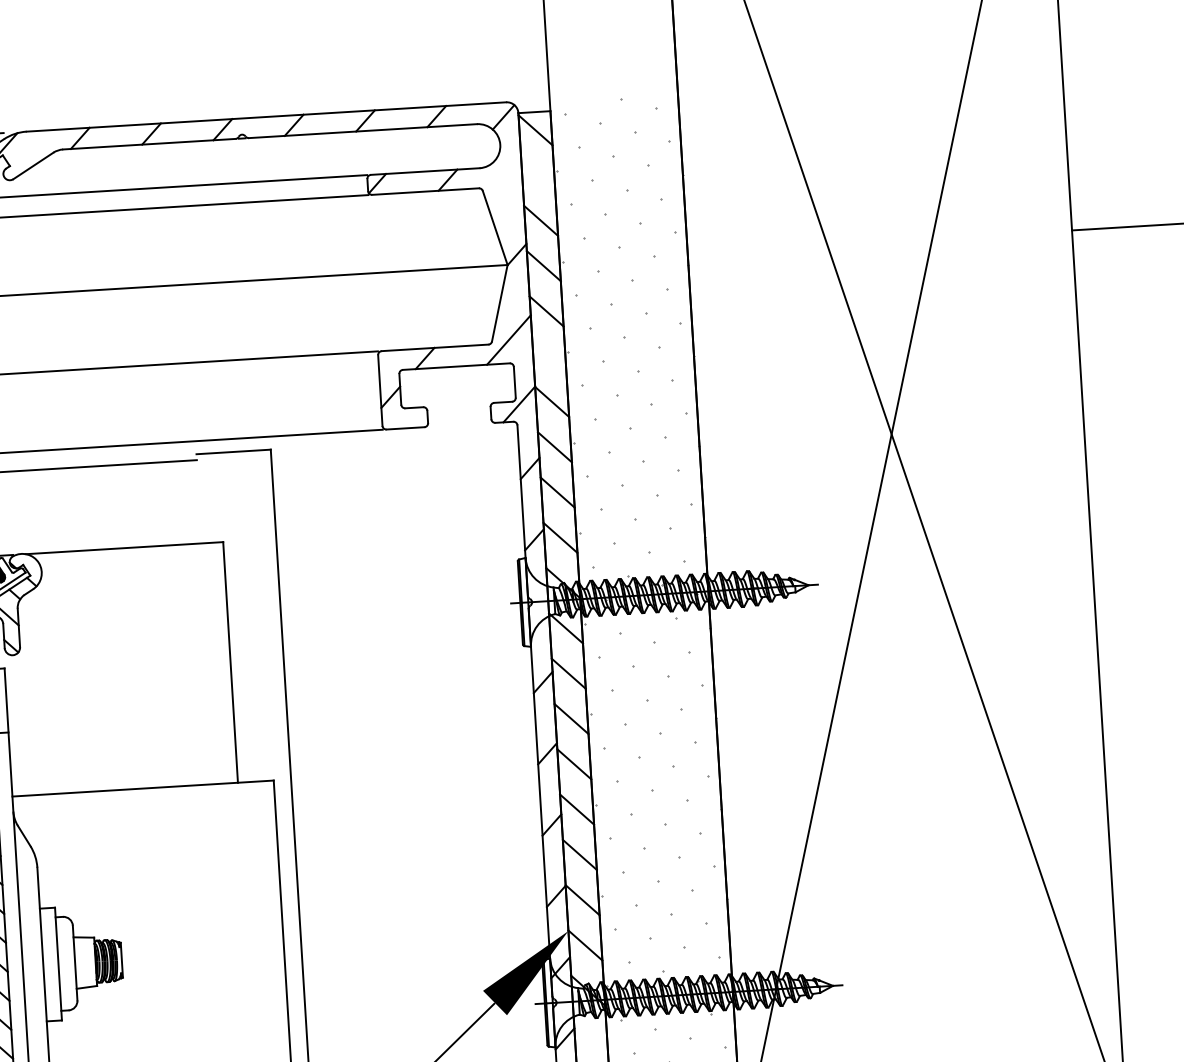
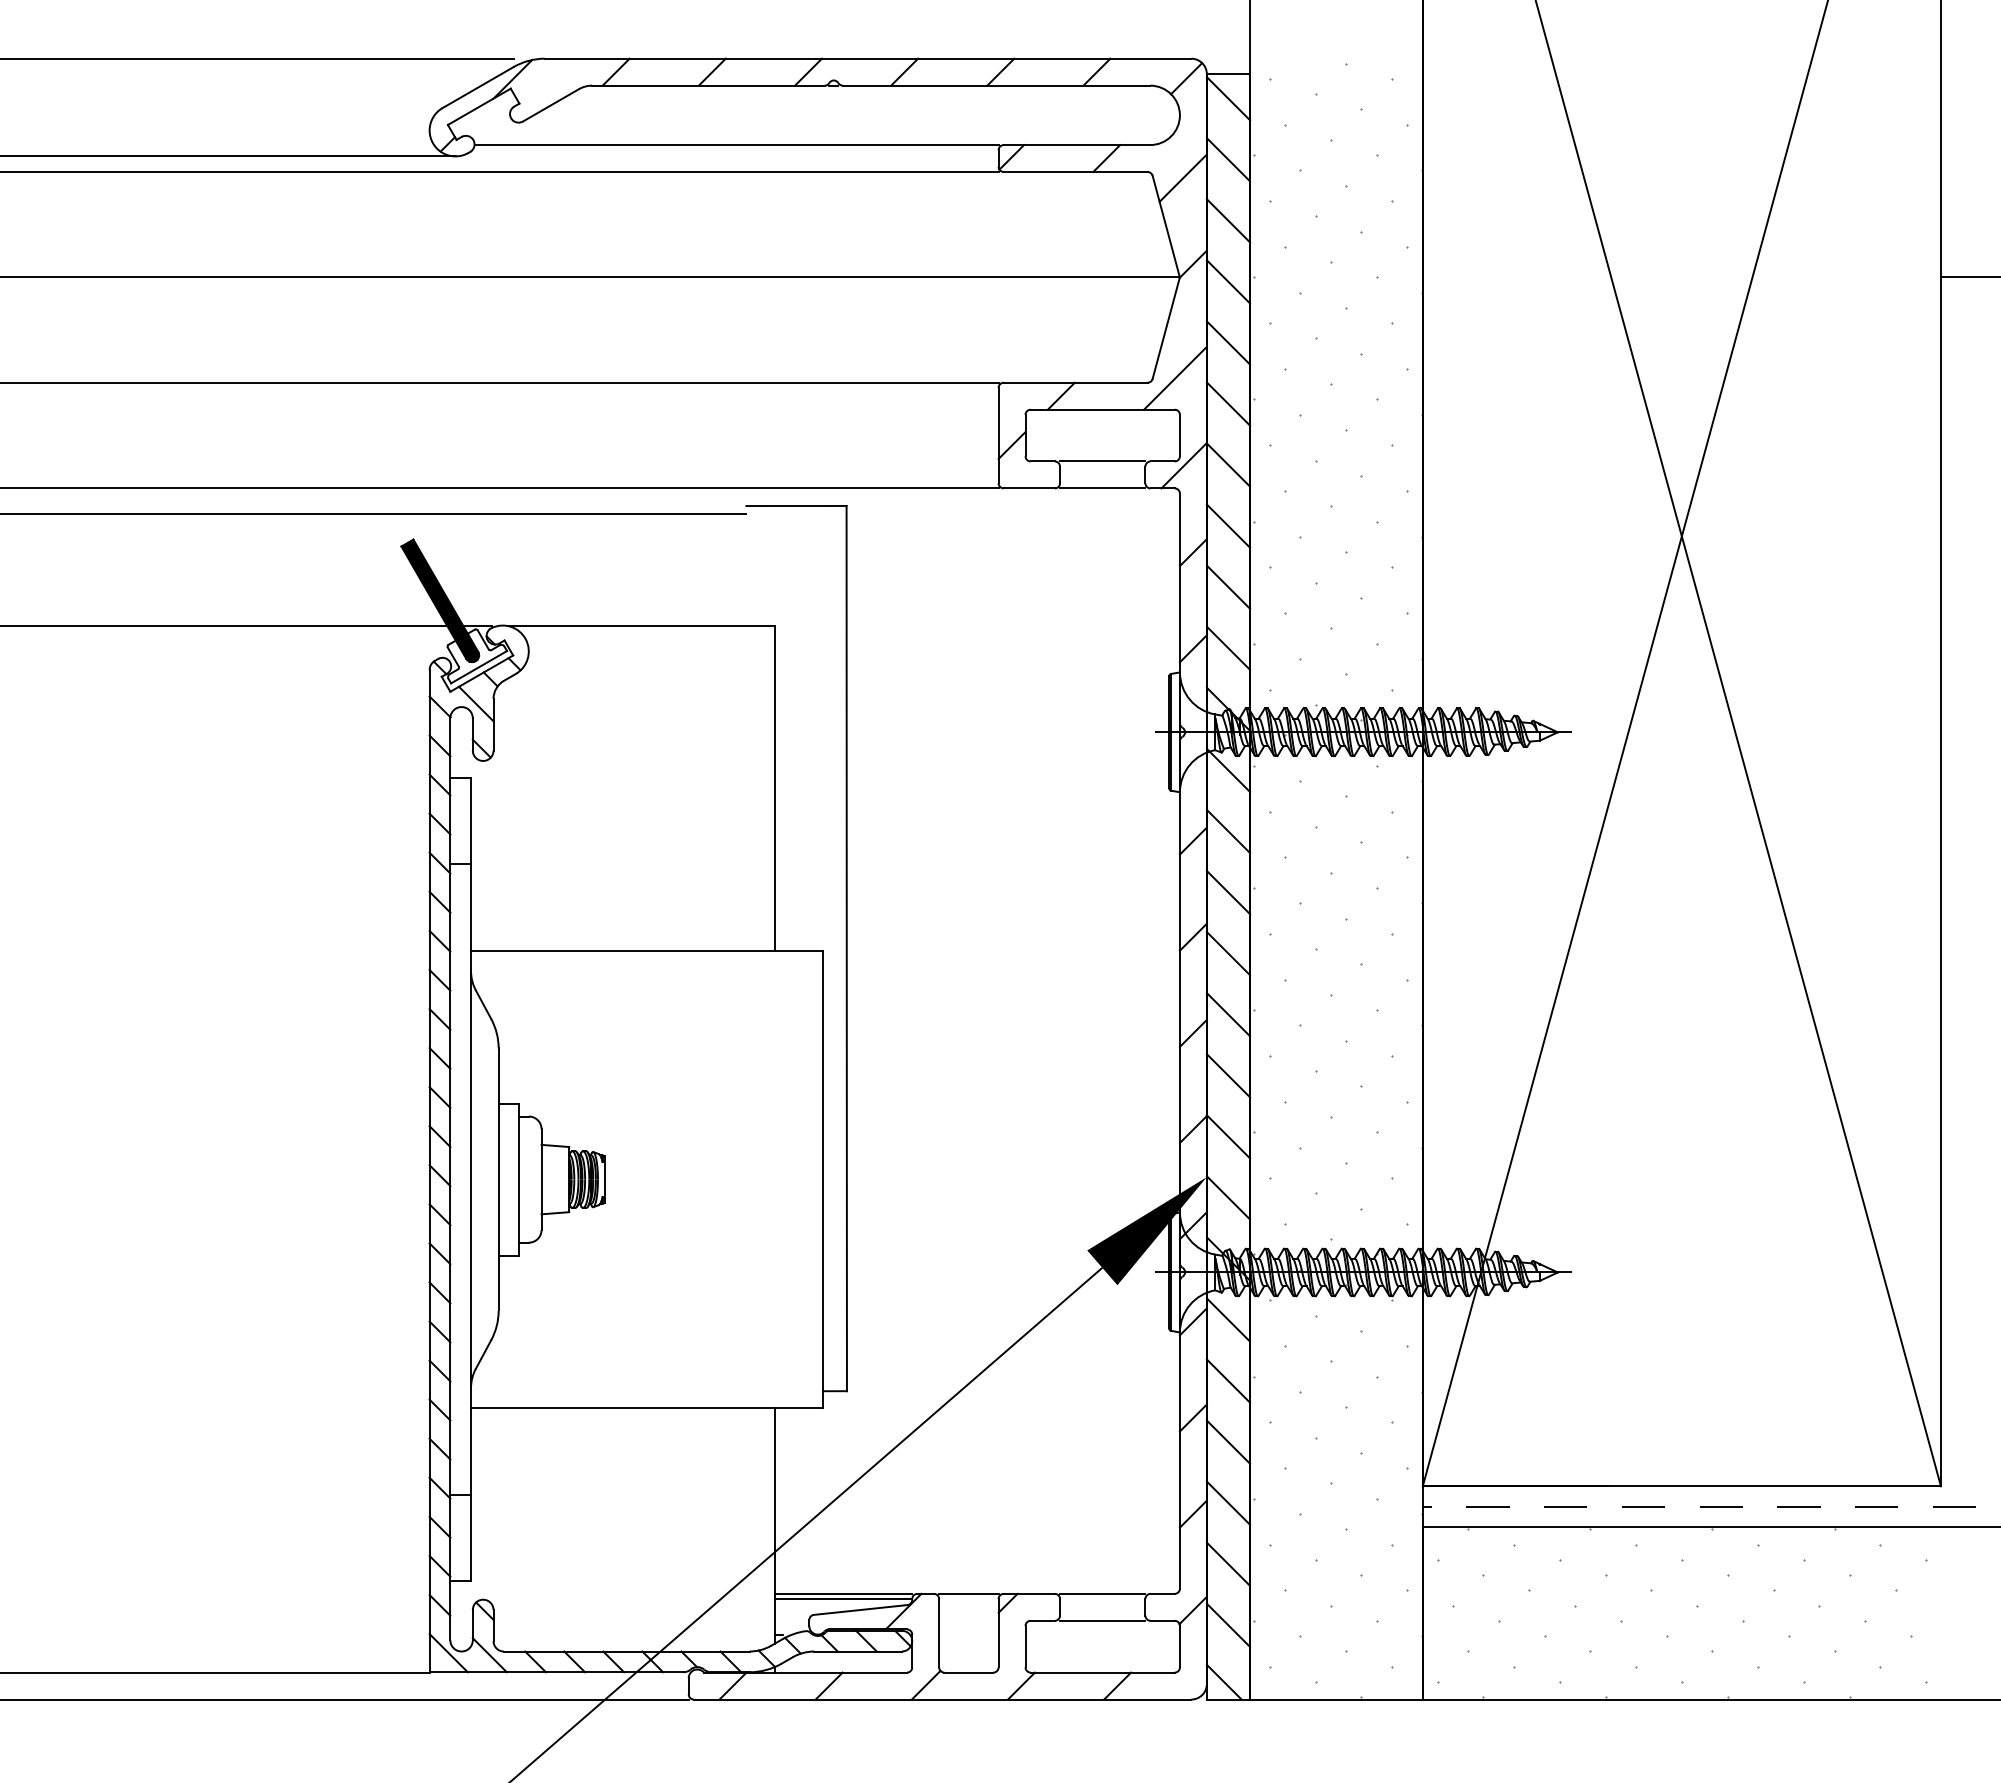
line: (538, 175) -> (1228, 159), added
line: (505, 190) -> (1182, 177), added
line: (549, 356) -> (1228, 403), added
line: (458, 405) -> (1102, 461), added
line: (459, 425) -> (1102, 488), added
line: (590, 1035) -> (1228, 1319), added

